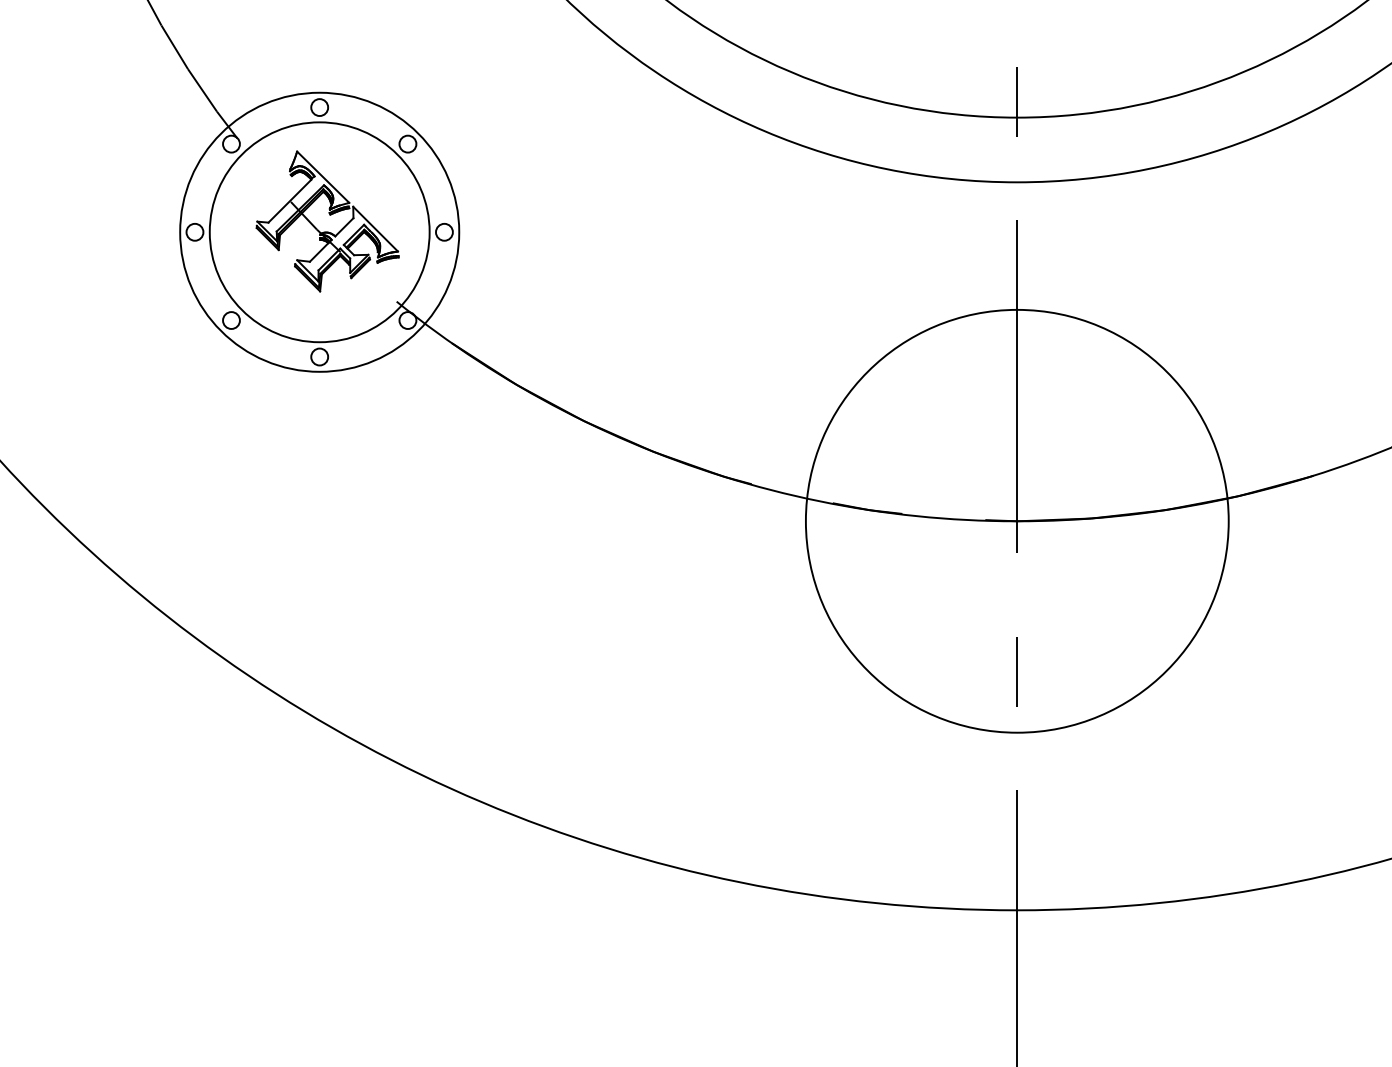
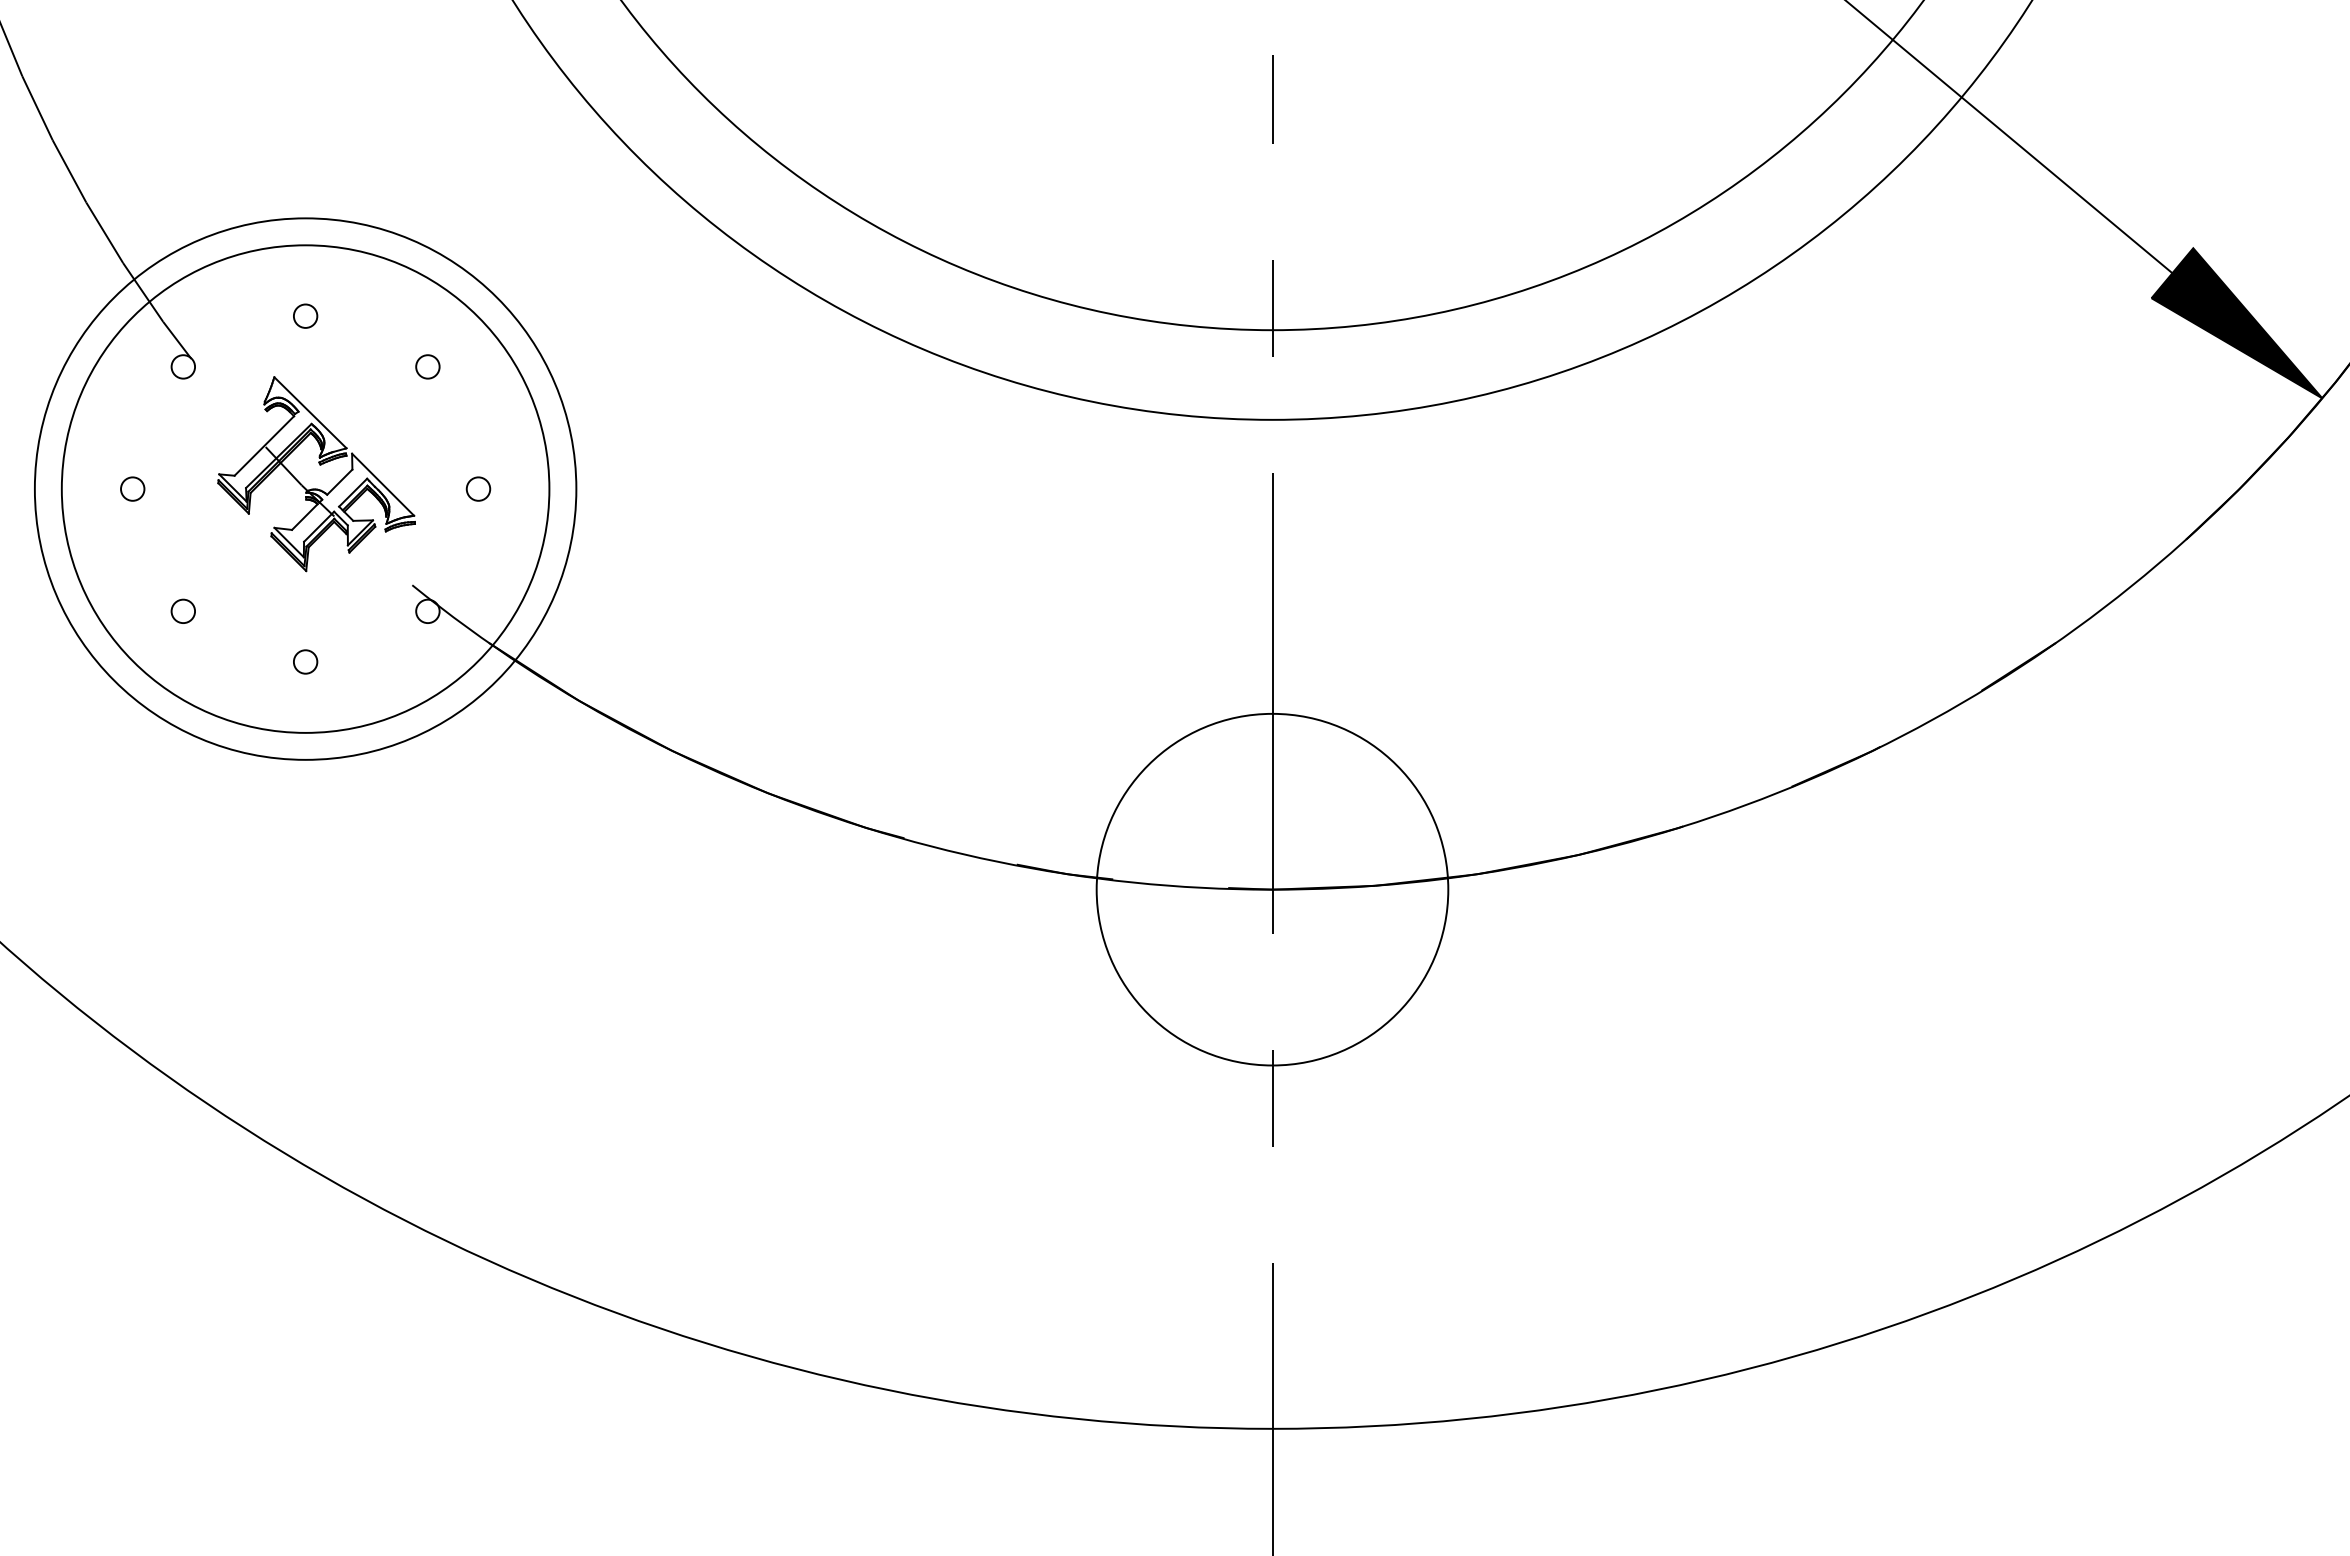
circle: (319, 231) -> (305, 488), size x1.4
circle: (319, 231) -> (305, 488), size x1.6
circle: (1017, 521) -> (1272, 889), size x0.6

